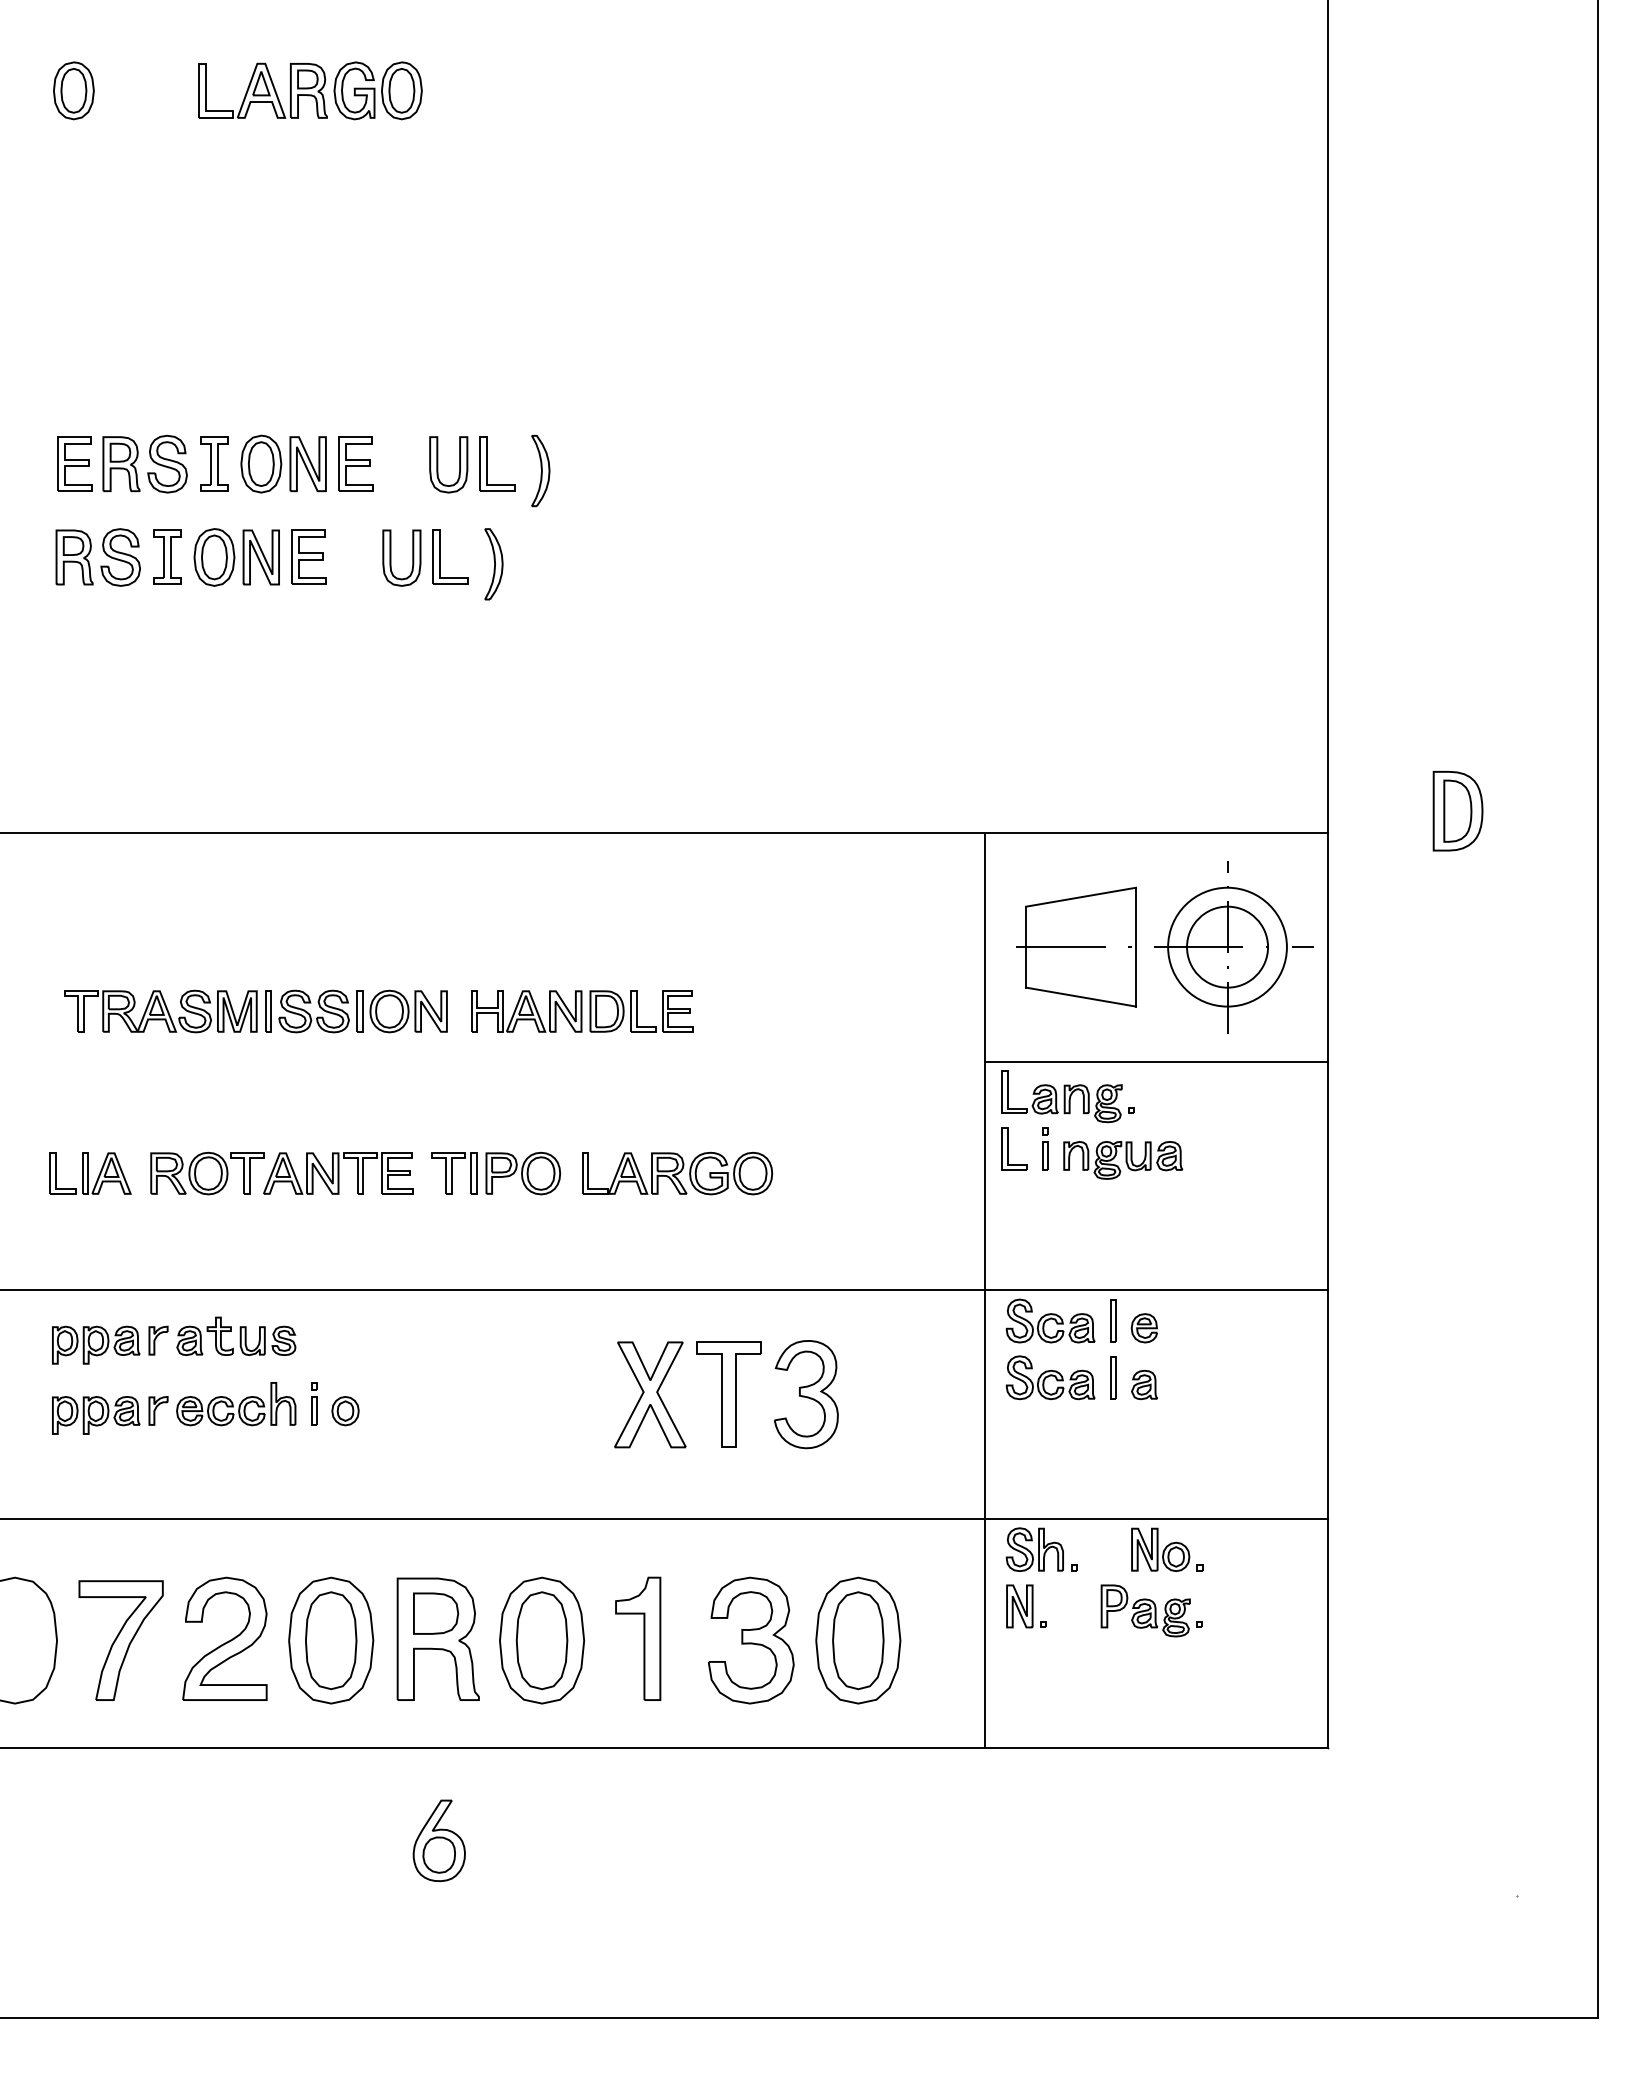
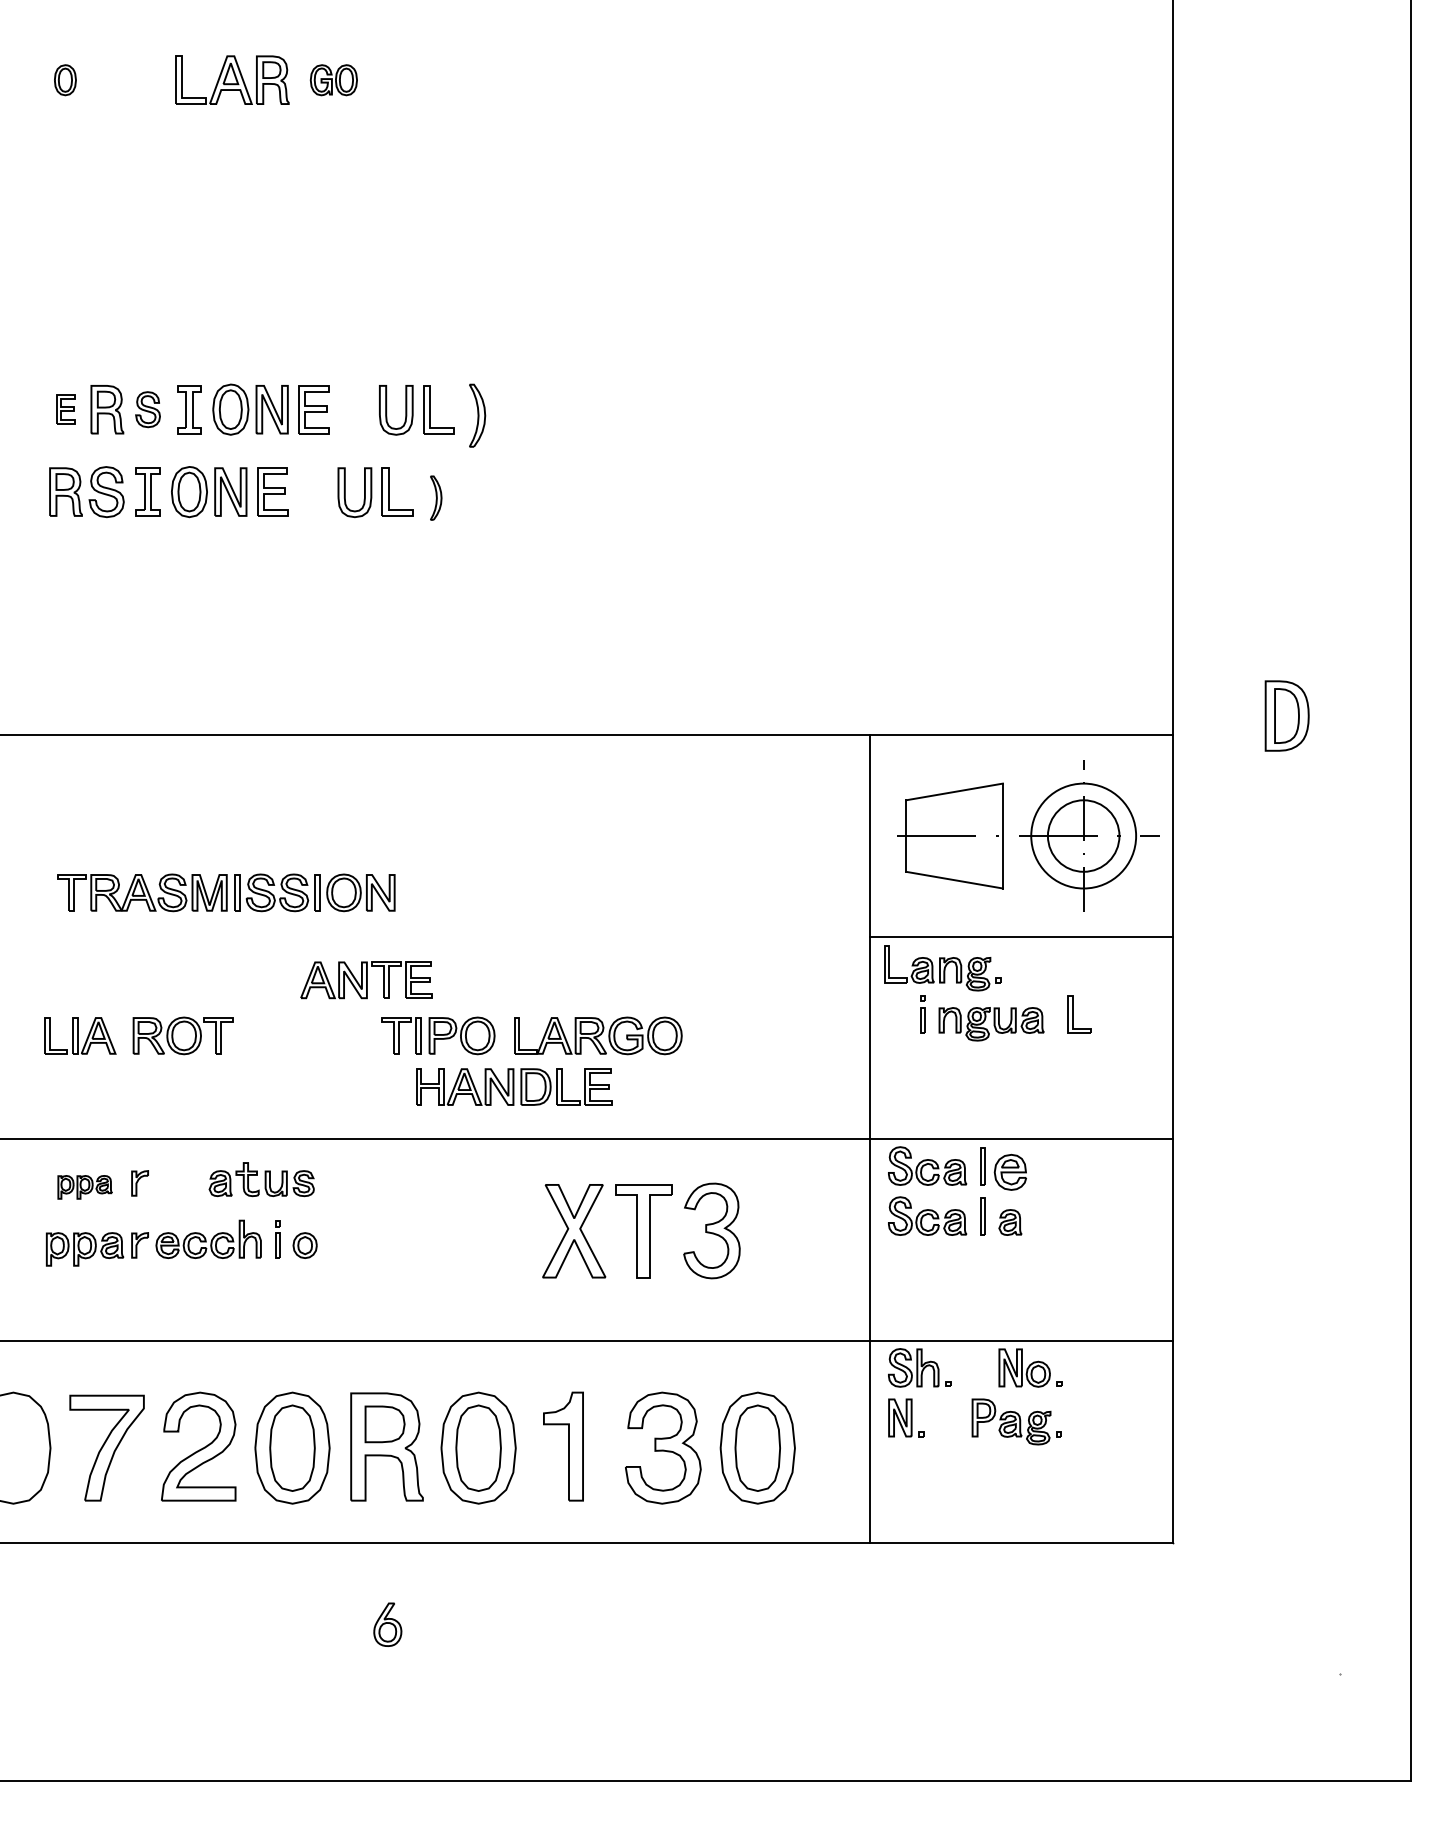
part: (73, 90) -> (65, 79), size x0.6
part: (377, 90) -> (333, 79), size x0.6
part: (74, 463) -> (65, 409), size x0.6
part: (167, 463) -> (148, 409), size x0.7
part: (493, 564) -> (435, 498), size x0.7
part: (582, 1011) -> (514, 1087), moved
part: (1014, 1148) -> (1079, 1013), moved
part: (338, 1173) -> (366, 980), moved
part: (1143, 1328) -> (1009, 1172), size x1.4
part: (236, 1335) -> (261, 1178), moved
part: (96, 1344) -> (85, 1186), size x0.7
part: (438, 1840) -> (387, 1624), size x0.6

